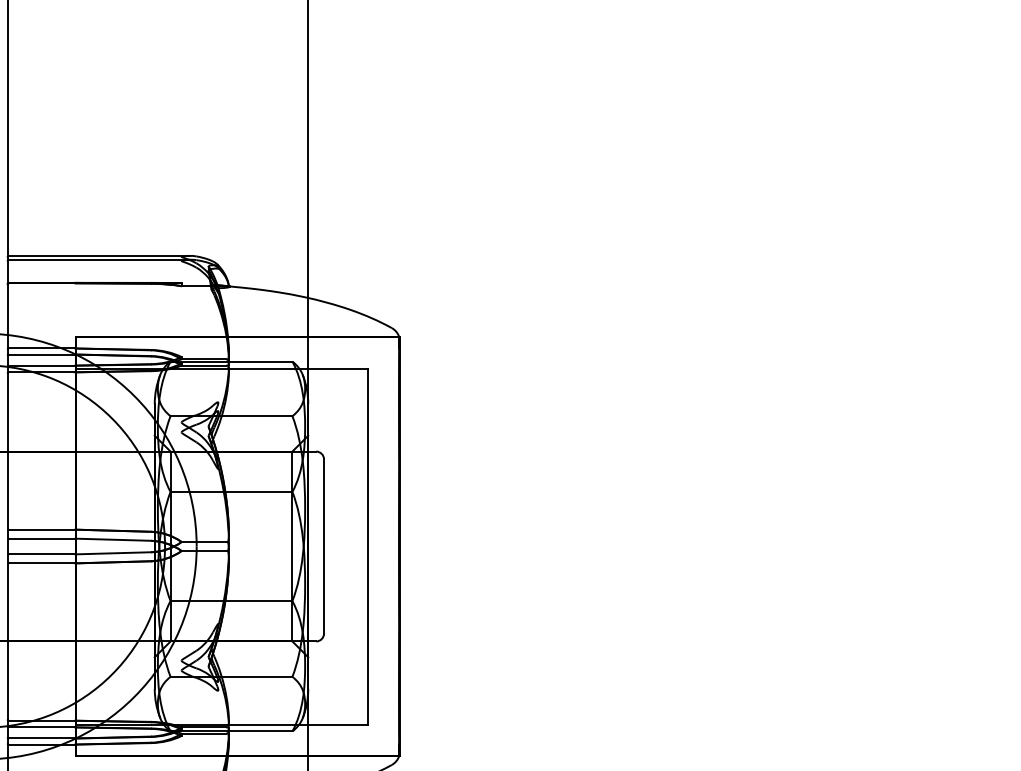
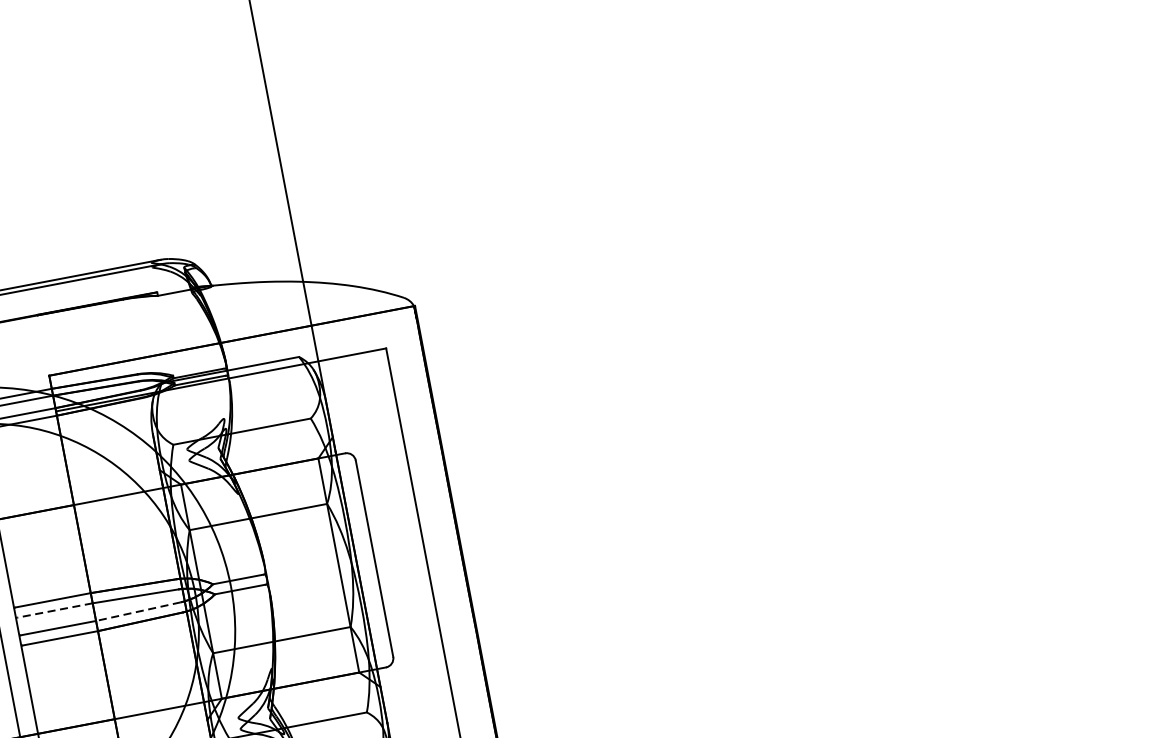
line: (41, 538) -> (54, 610), solid -> dashed
line: (113, 553) -> (138, 611), solid -> dashed

